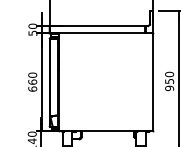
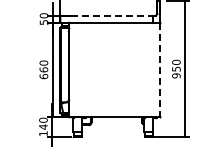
line: (98, 26) -> (107, 15), solid -> dashed
line: (153, 82) -> (160, 70), solid -> dashed

